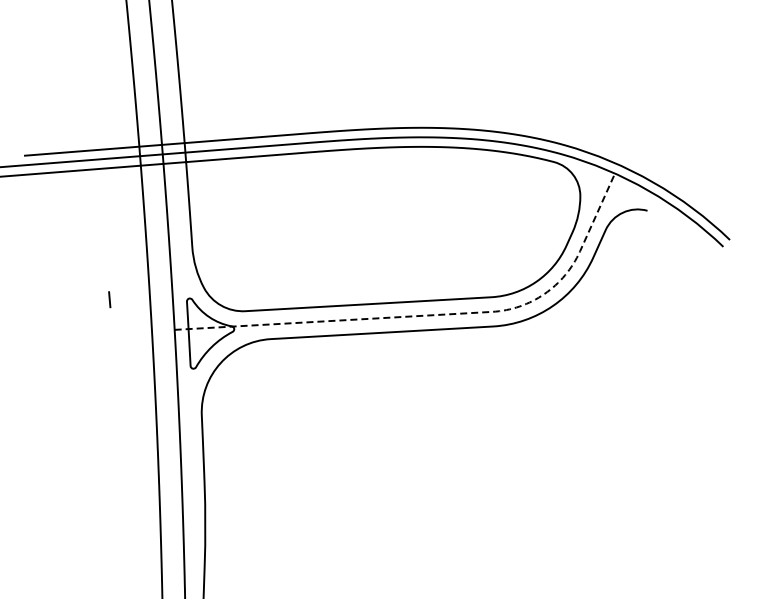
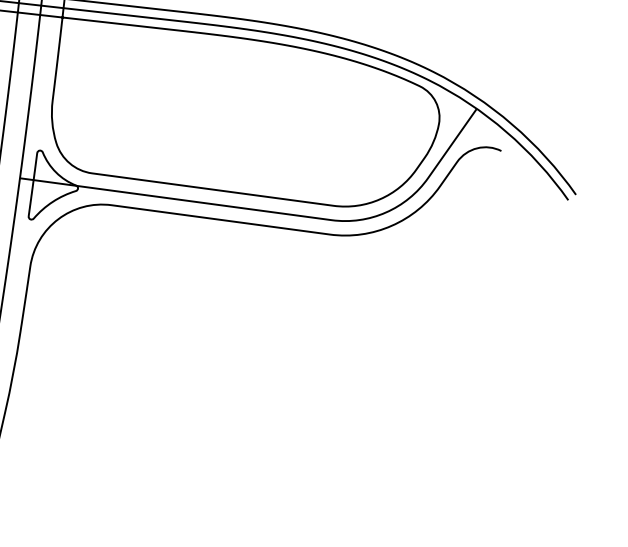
line: (441, 314) -> (281, 213), dashed -> solid

